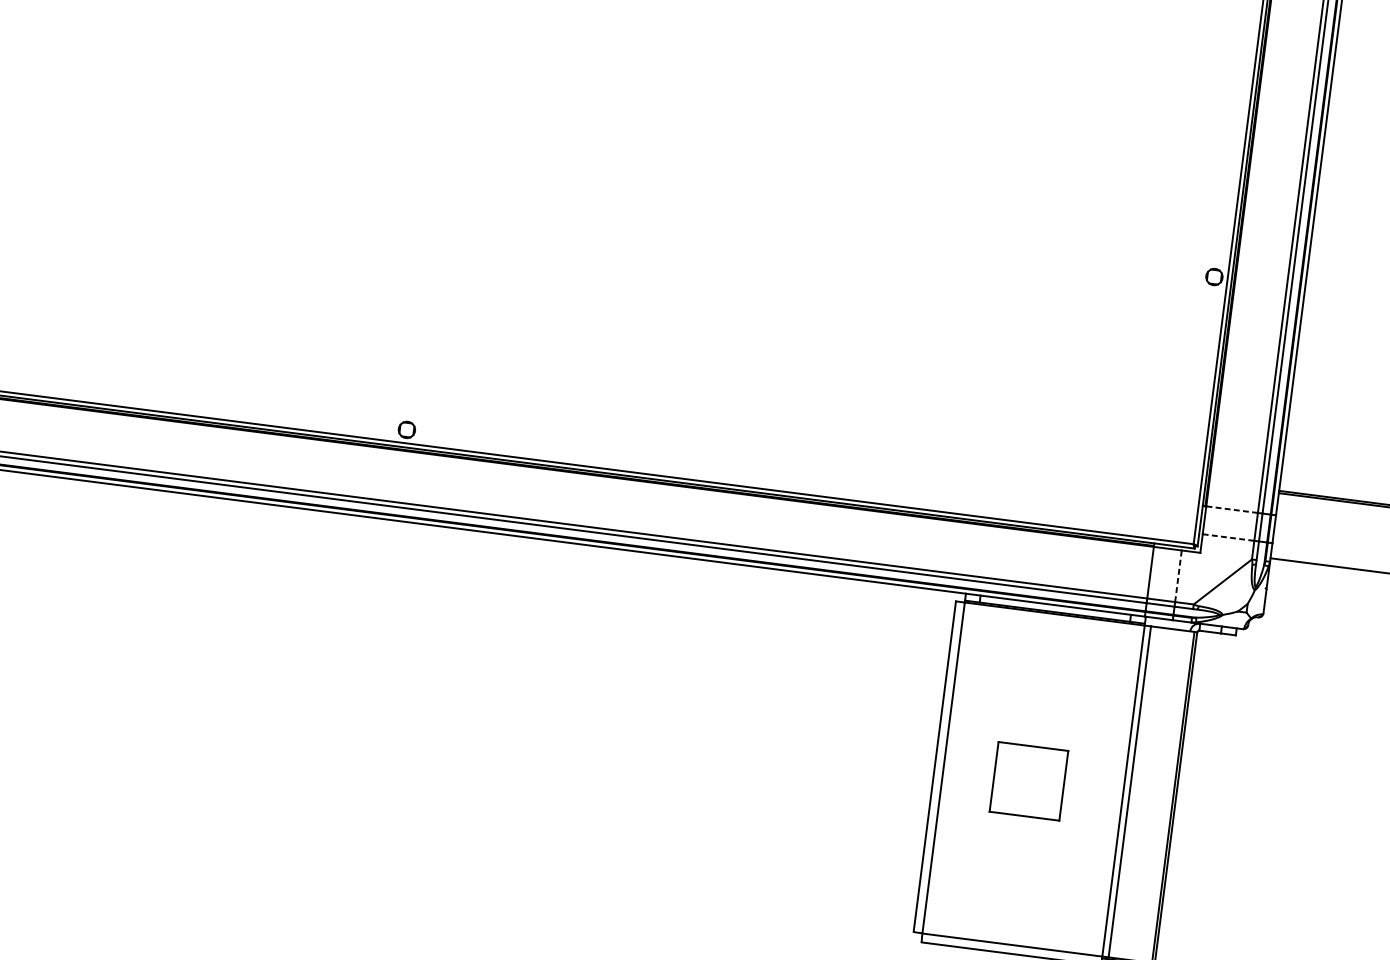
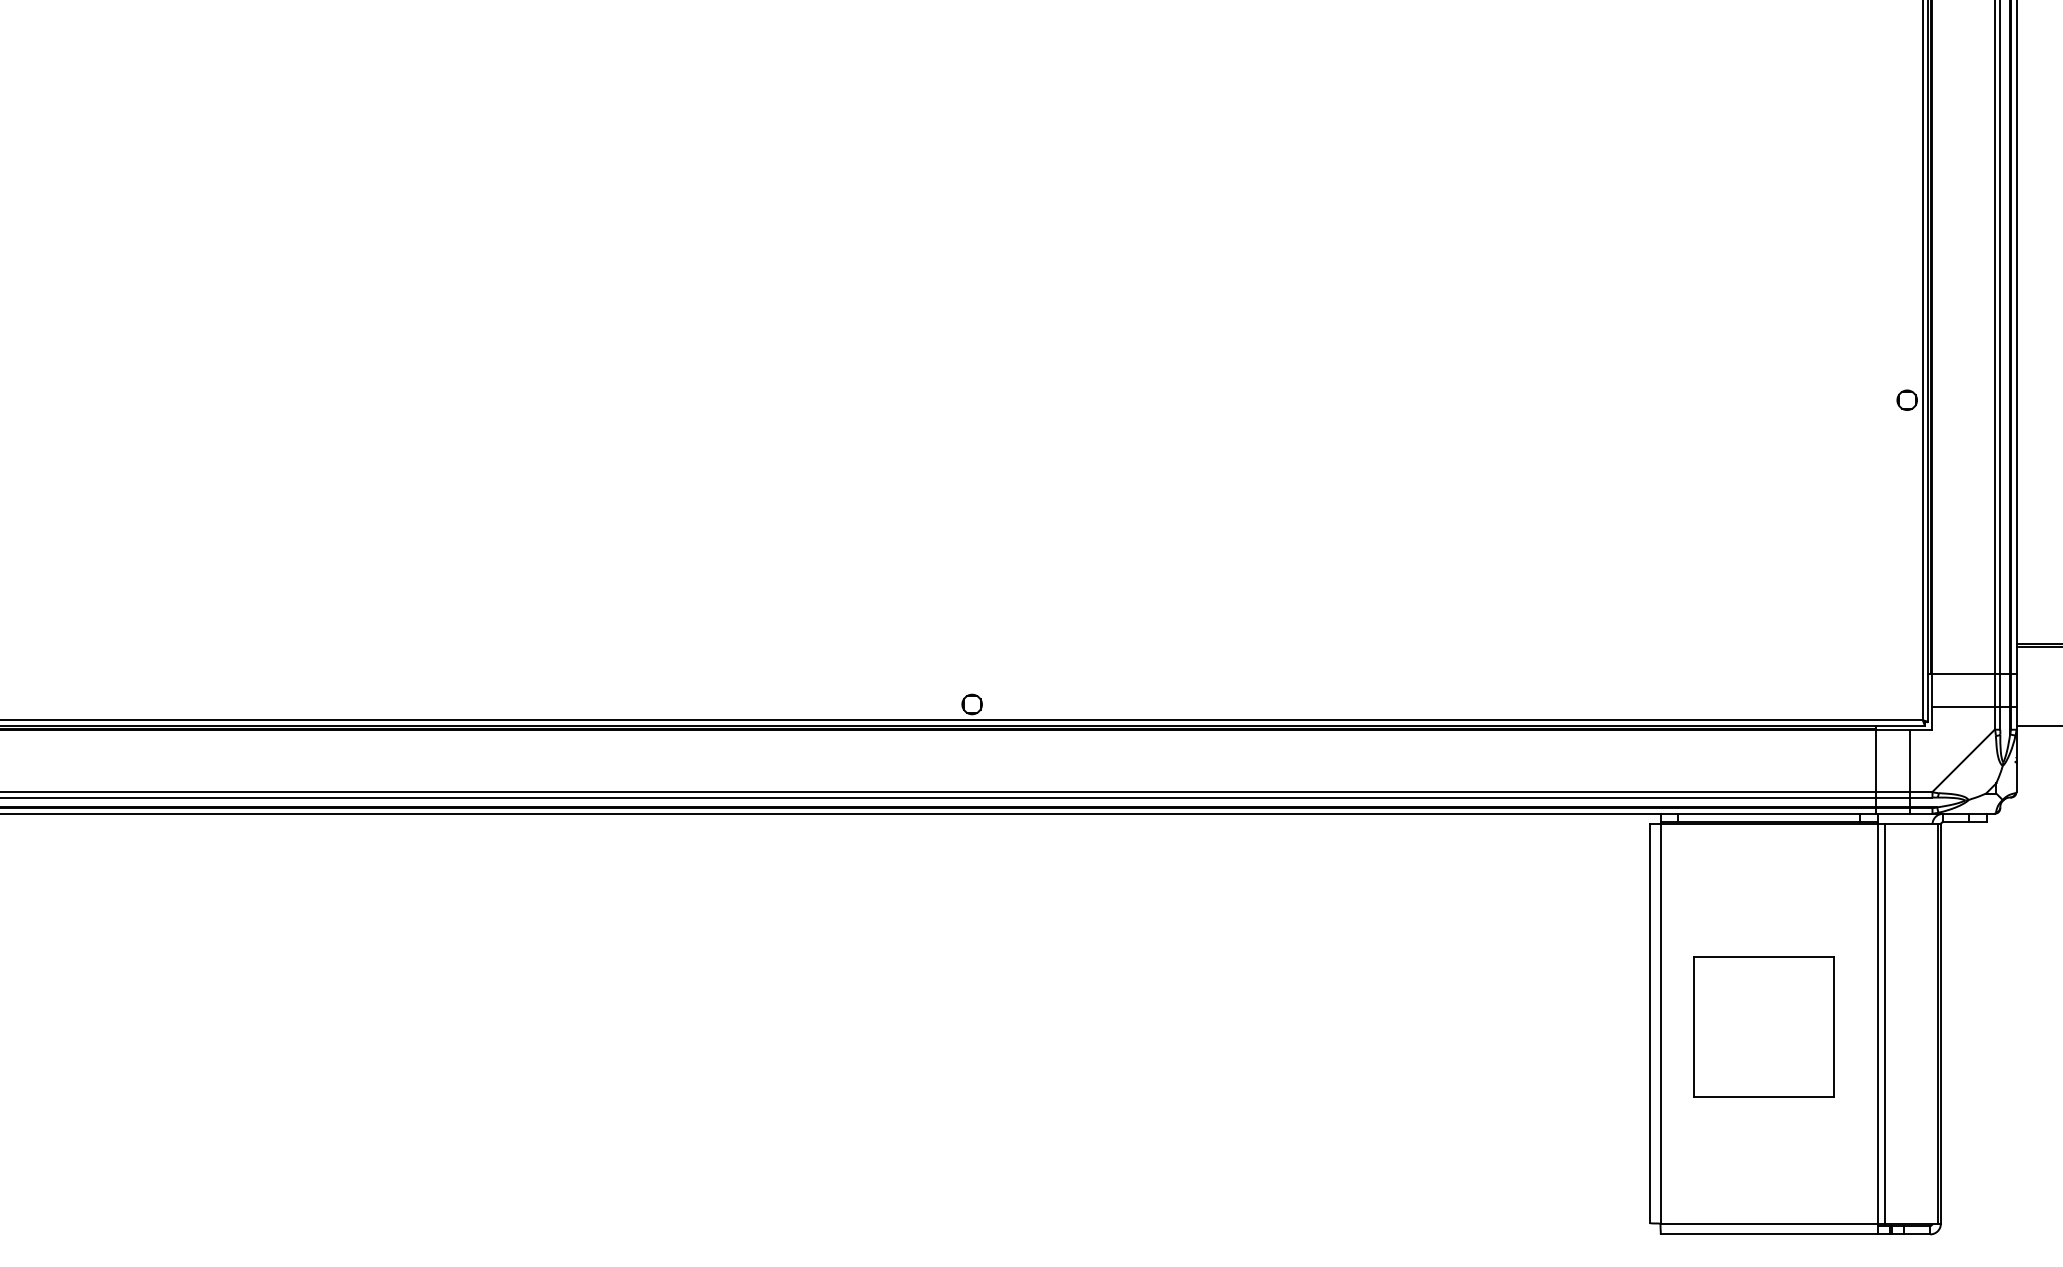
line: (1232, 509) -> (1963, 673), dashed -> solid
line: (1229, 537) -> (1964, 707), dashed -> solid
line: (1178, 576) -> (1910, 760), dashed -> solid
part: (1028, 780) -> (1763, 1026), size x1.67

